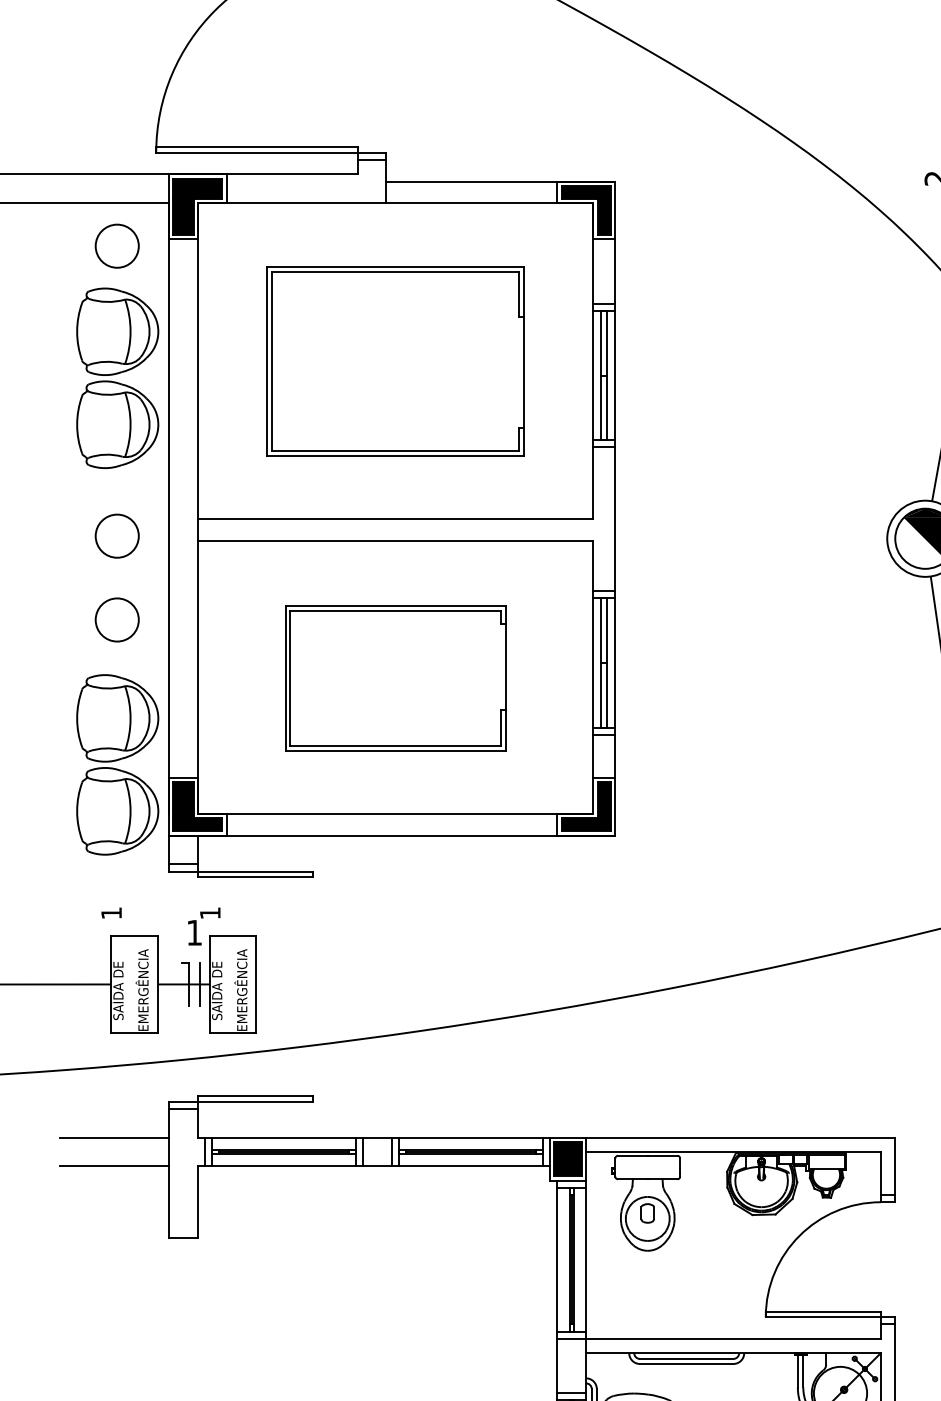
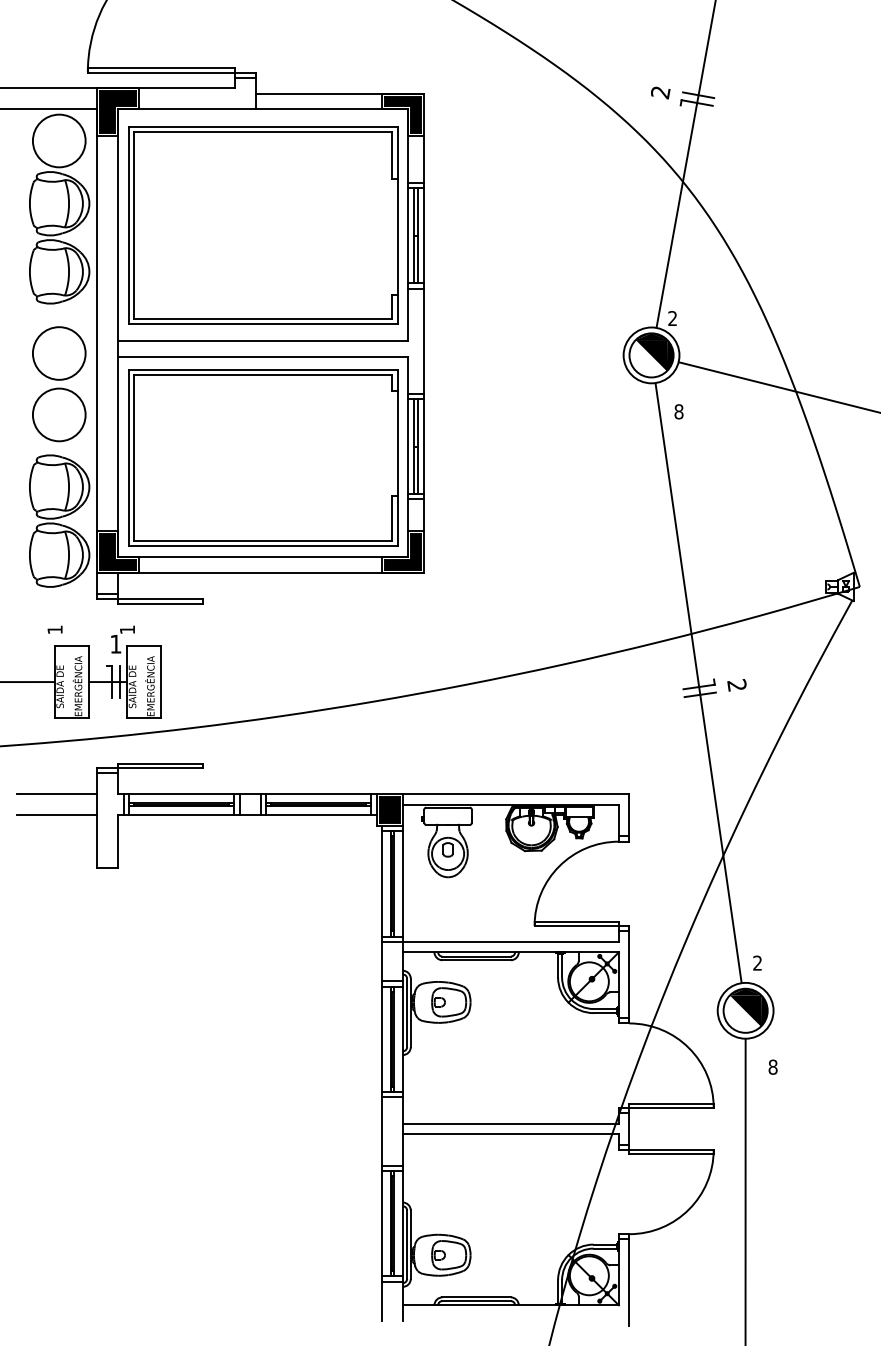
circle: (116, 245) -> (58, 140), size x1.67
part: (395, 361) -> (263, 225), size x1.43
circle: (116, 536) -> (58, 353), size x1.67
circle: (116, 619) -> (58, 414), size x1.67
part: (395, 678) -> (263, 457), size x1.67

